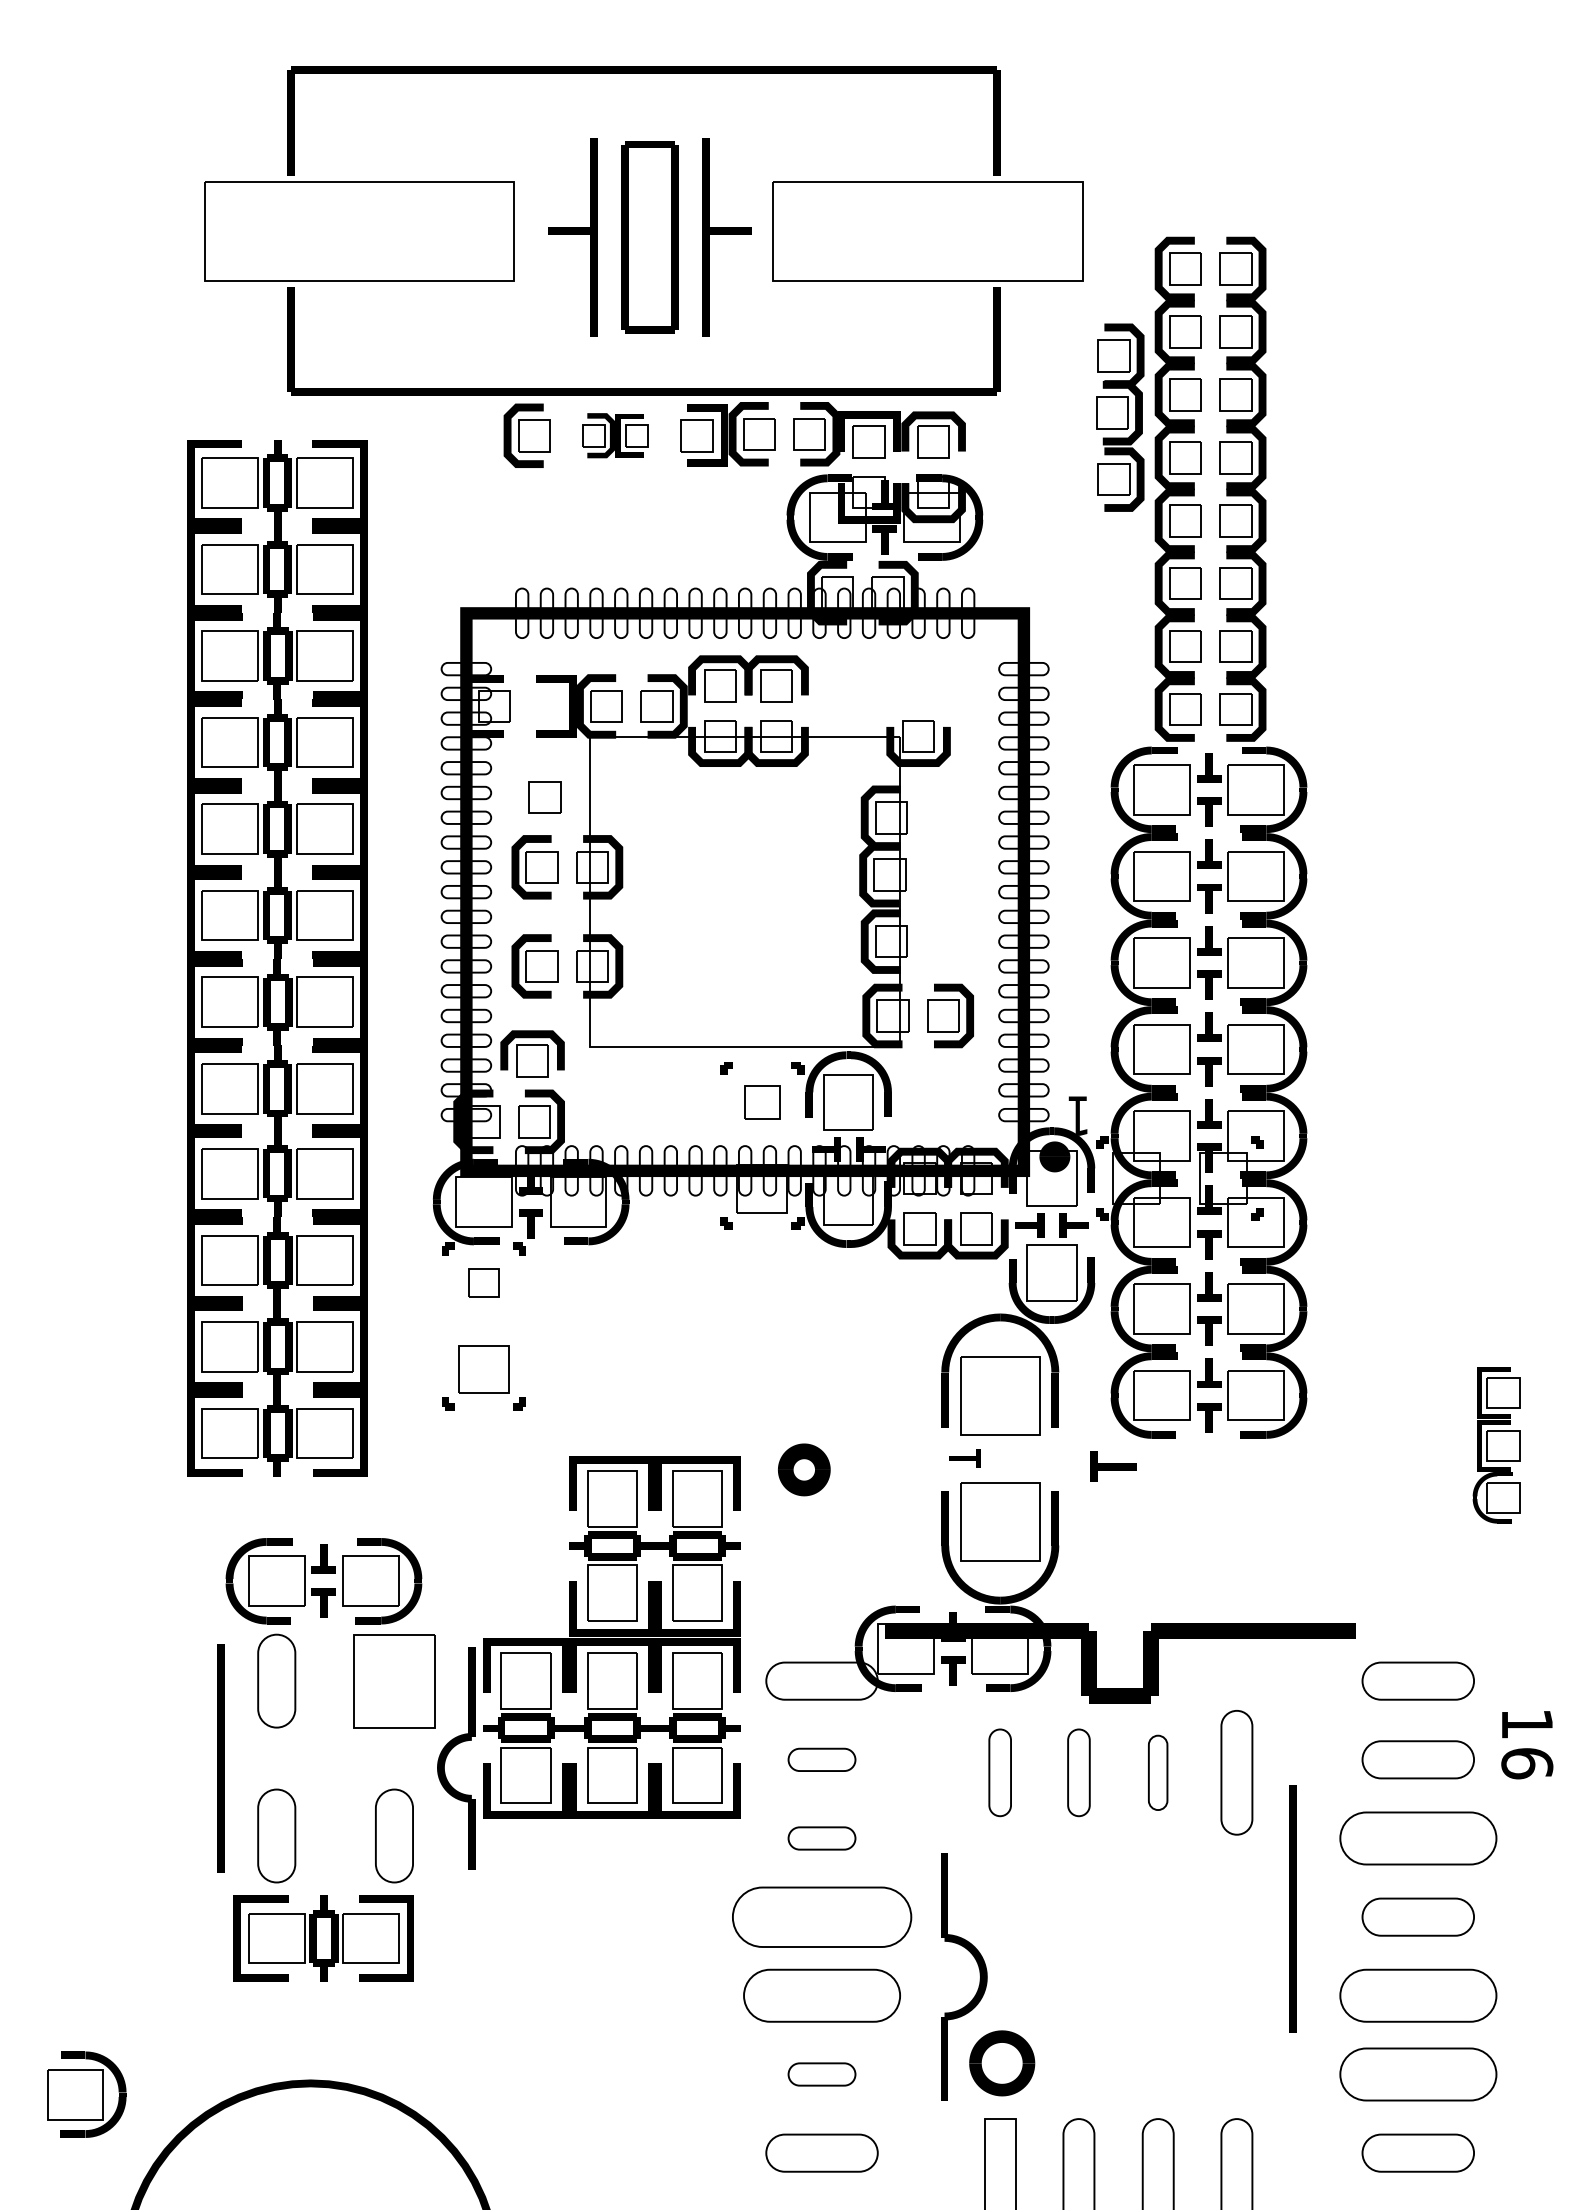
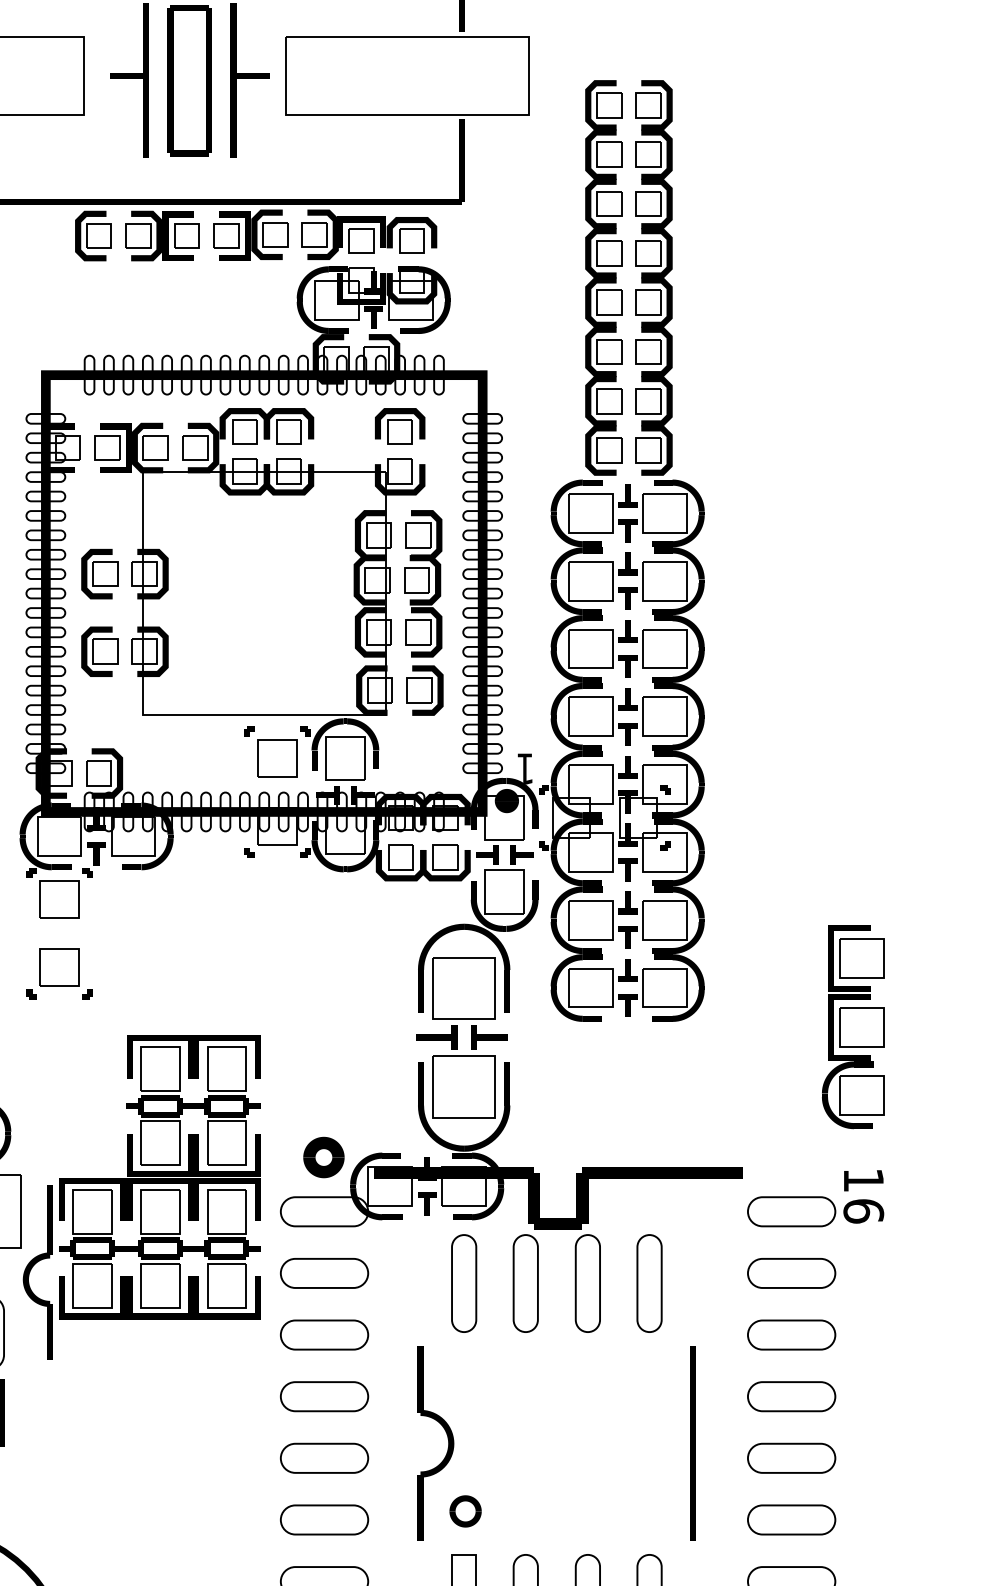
part: (1120, 417) -> (423, 583), moved
part: (615, 435) -> (162, 235), size x1.43
part: (544, 797) -> (107, 448), moved
part: (532, 1053) -> (400, 426), moved
part: (761, 1102) -> (277, 758), size x1.43
part: (483, 1282) -> (59, 899), size x1.67
part: (1496, 1445) -> (852, 1027), size x1.67
part: (964, 1458) -> (436, 1037), size x1.67
part: (1113, 1466) -> (489, 1037), moved
part: (804, 1469) -> (324, 1157), moved
text: (1527, 1745) -> (863, 1197), moved
part: (821, 1759) -> (324, 1273), size x1.67
part: (999, 1772) -> (463, 1283), size x1.43
part: (1078, 1772) -> (525, 1283), size x1.43
part: (1157, 1772) -> (587, 1283), size x1.67
part: (821, 1838) -> (324, 1335), size x1.67
part: (1417, 1838) -> (791, 1335), size x0.71
line: (1292, 1908) -> (693, 1443), moved
part: (821, 1916) -> (324, 1396), size x0.62
part: (821, 1995) -> (324, 1458), size x0.71
part: (1417, 1995) -> (791, 1458), size x0.71
part: (1001, 2063) -> (465, 1511), size x0.62
part: (821, 2074) -> (324, 1519), size x1.67
part: (1417, 2074) -> (791, 1519), size x0.71

